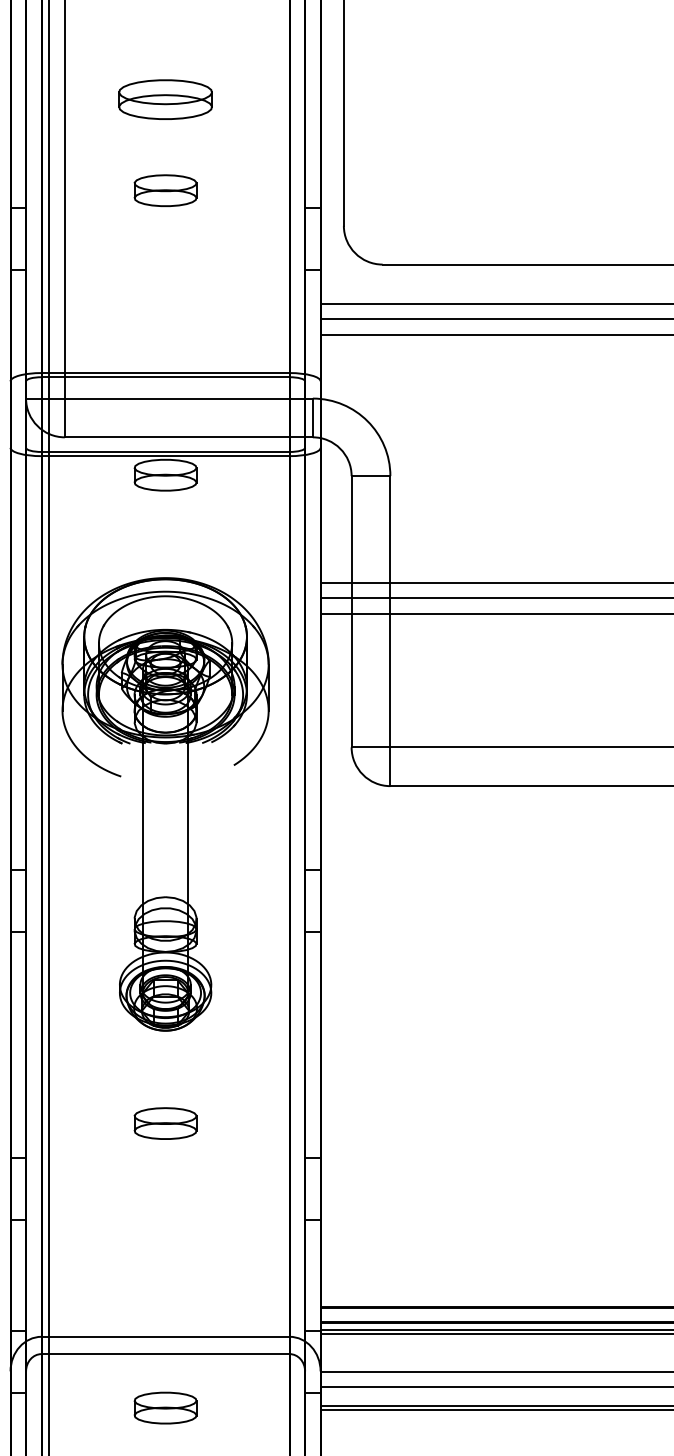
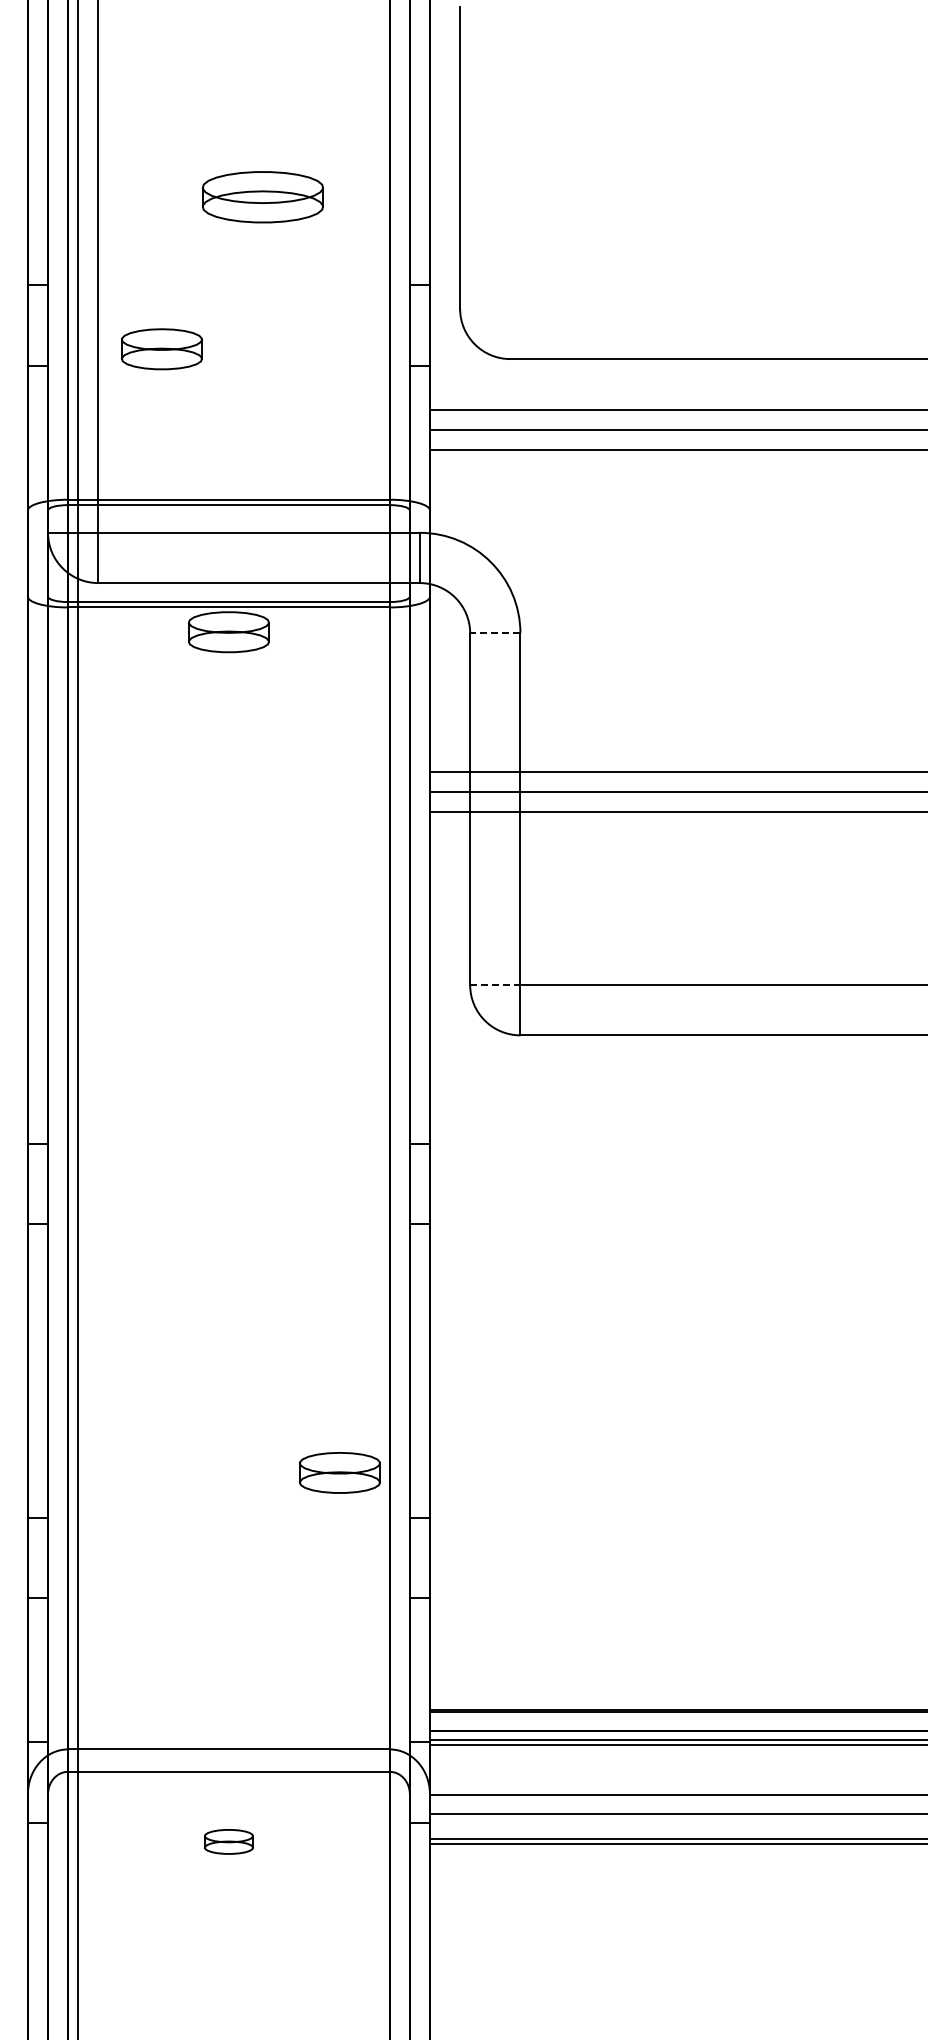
part: (165, 99) -> (262, 197), moved
part: (165, 190) -> (161, 349), moved
line: (370, 476) -> (494, 633), solid -> dashed
line: (371, 747) -> (495, 985), solid -> dashed
part: (165, 803) -> (228, 1058), removed
part: (165, 1123) -> (339, 1472), moved
part: (165, 1407) -> (228, 1841), size x0.6

